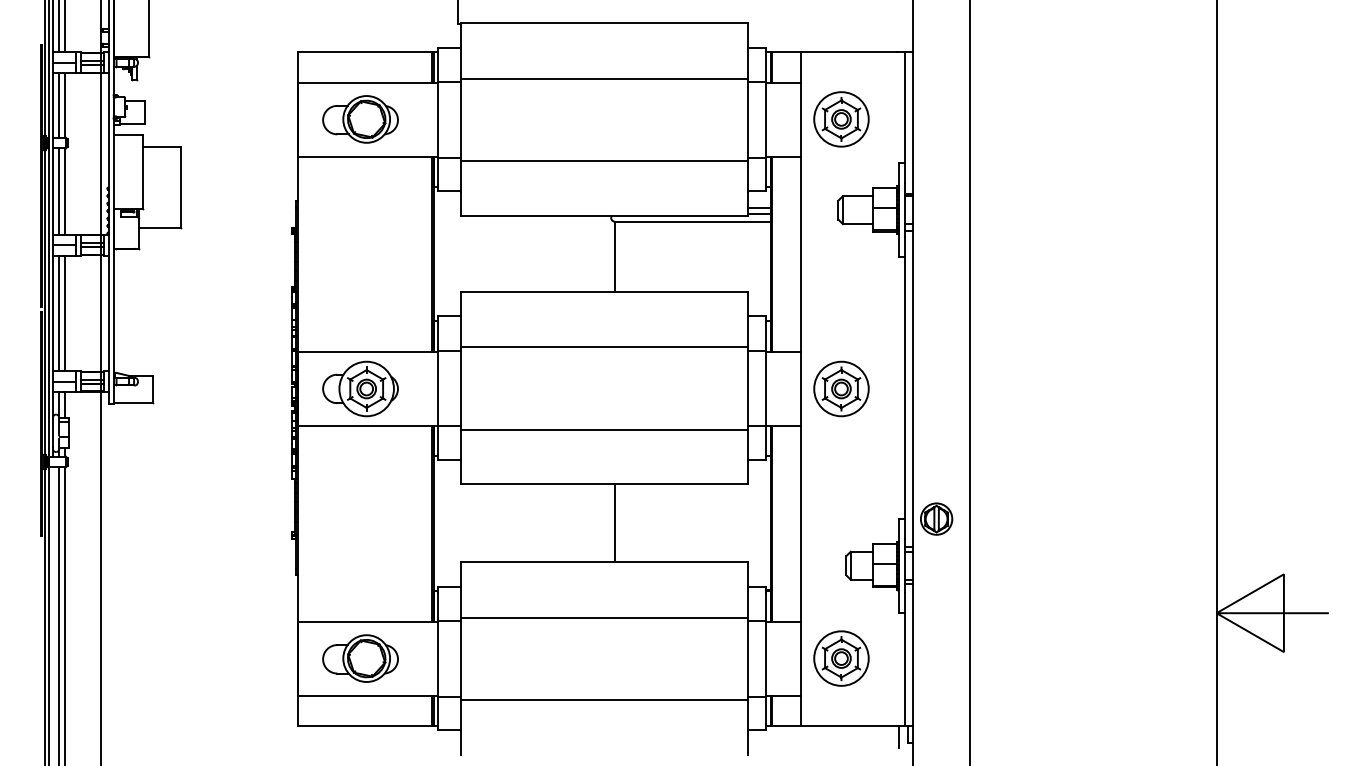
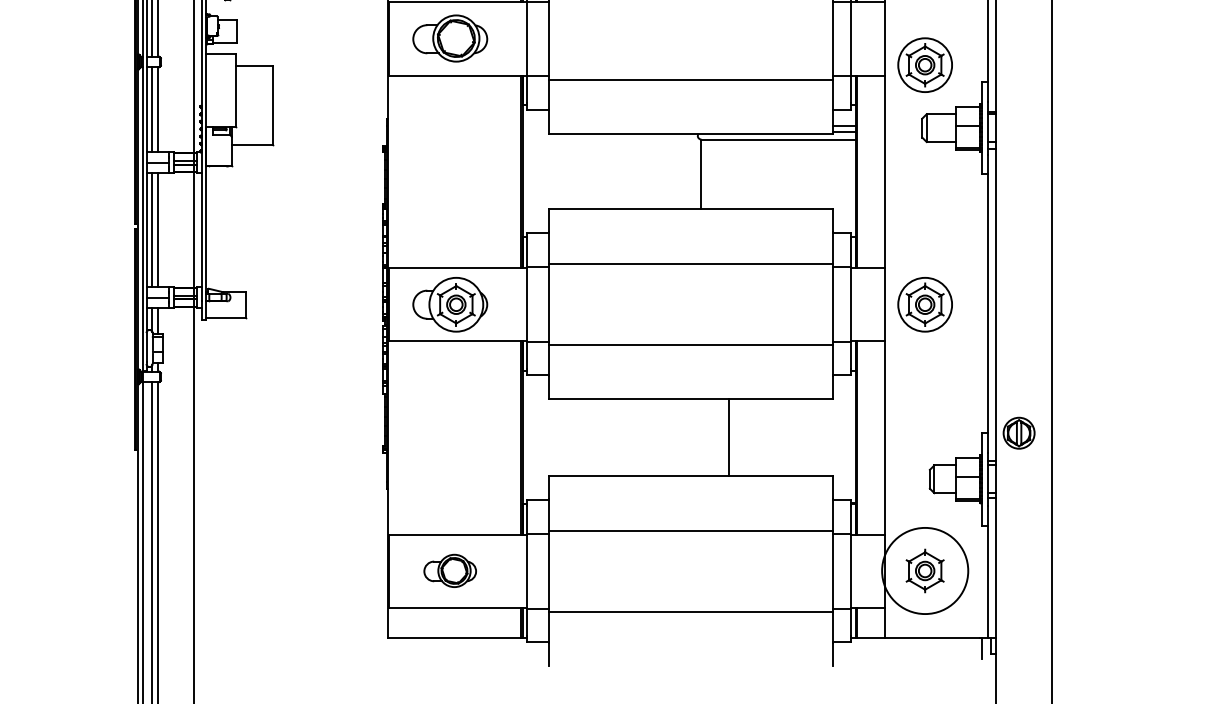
part: (841, 119) -> (925, 65), moved
line: (614, 523) -> (728, 437), moved
part: (360, 658) -> (450, 570), size x0.7
circle: (841, 658) -> (925, 570), size x1.6

